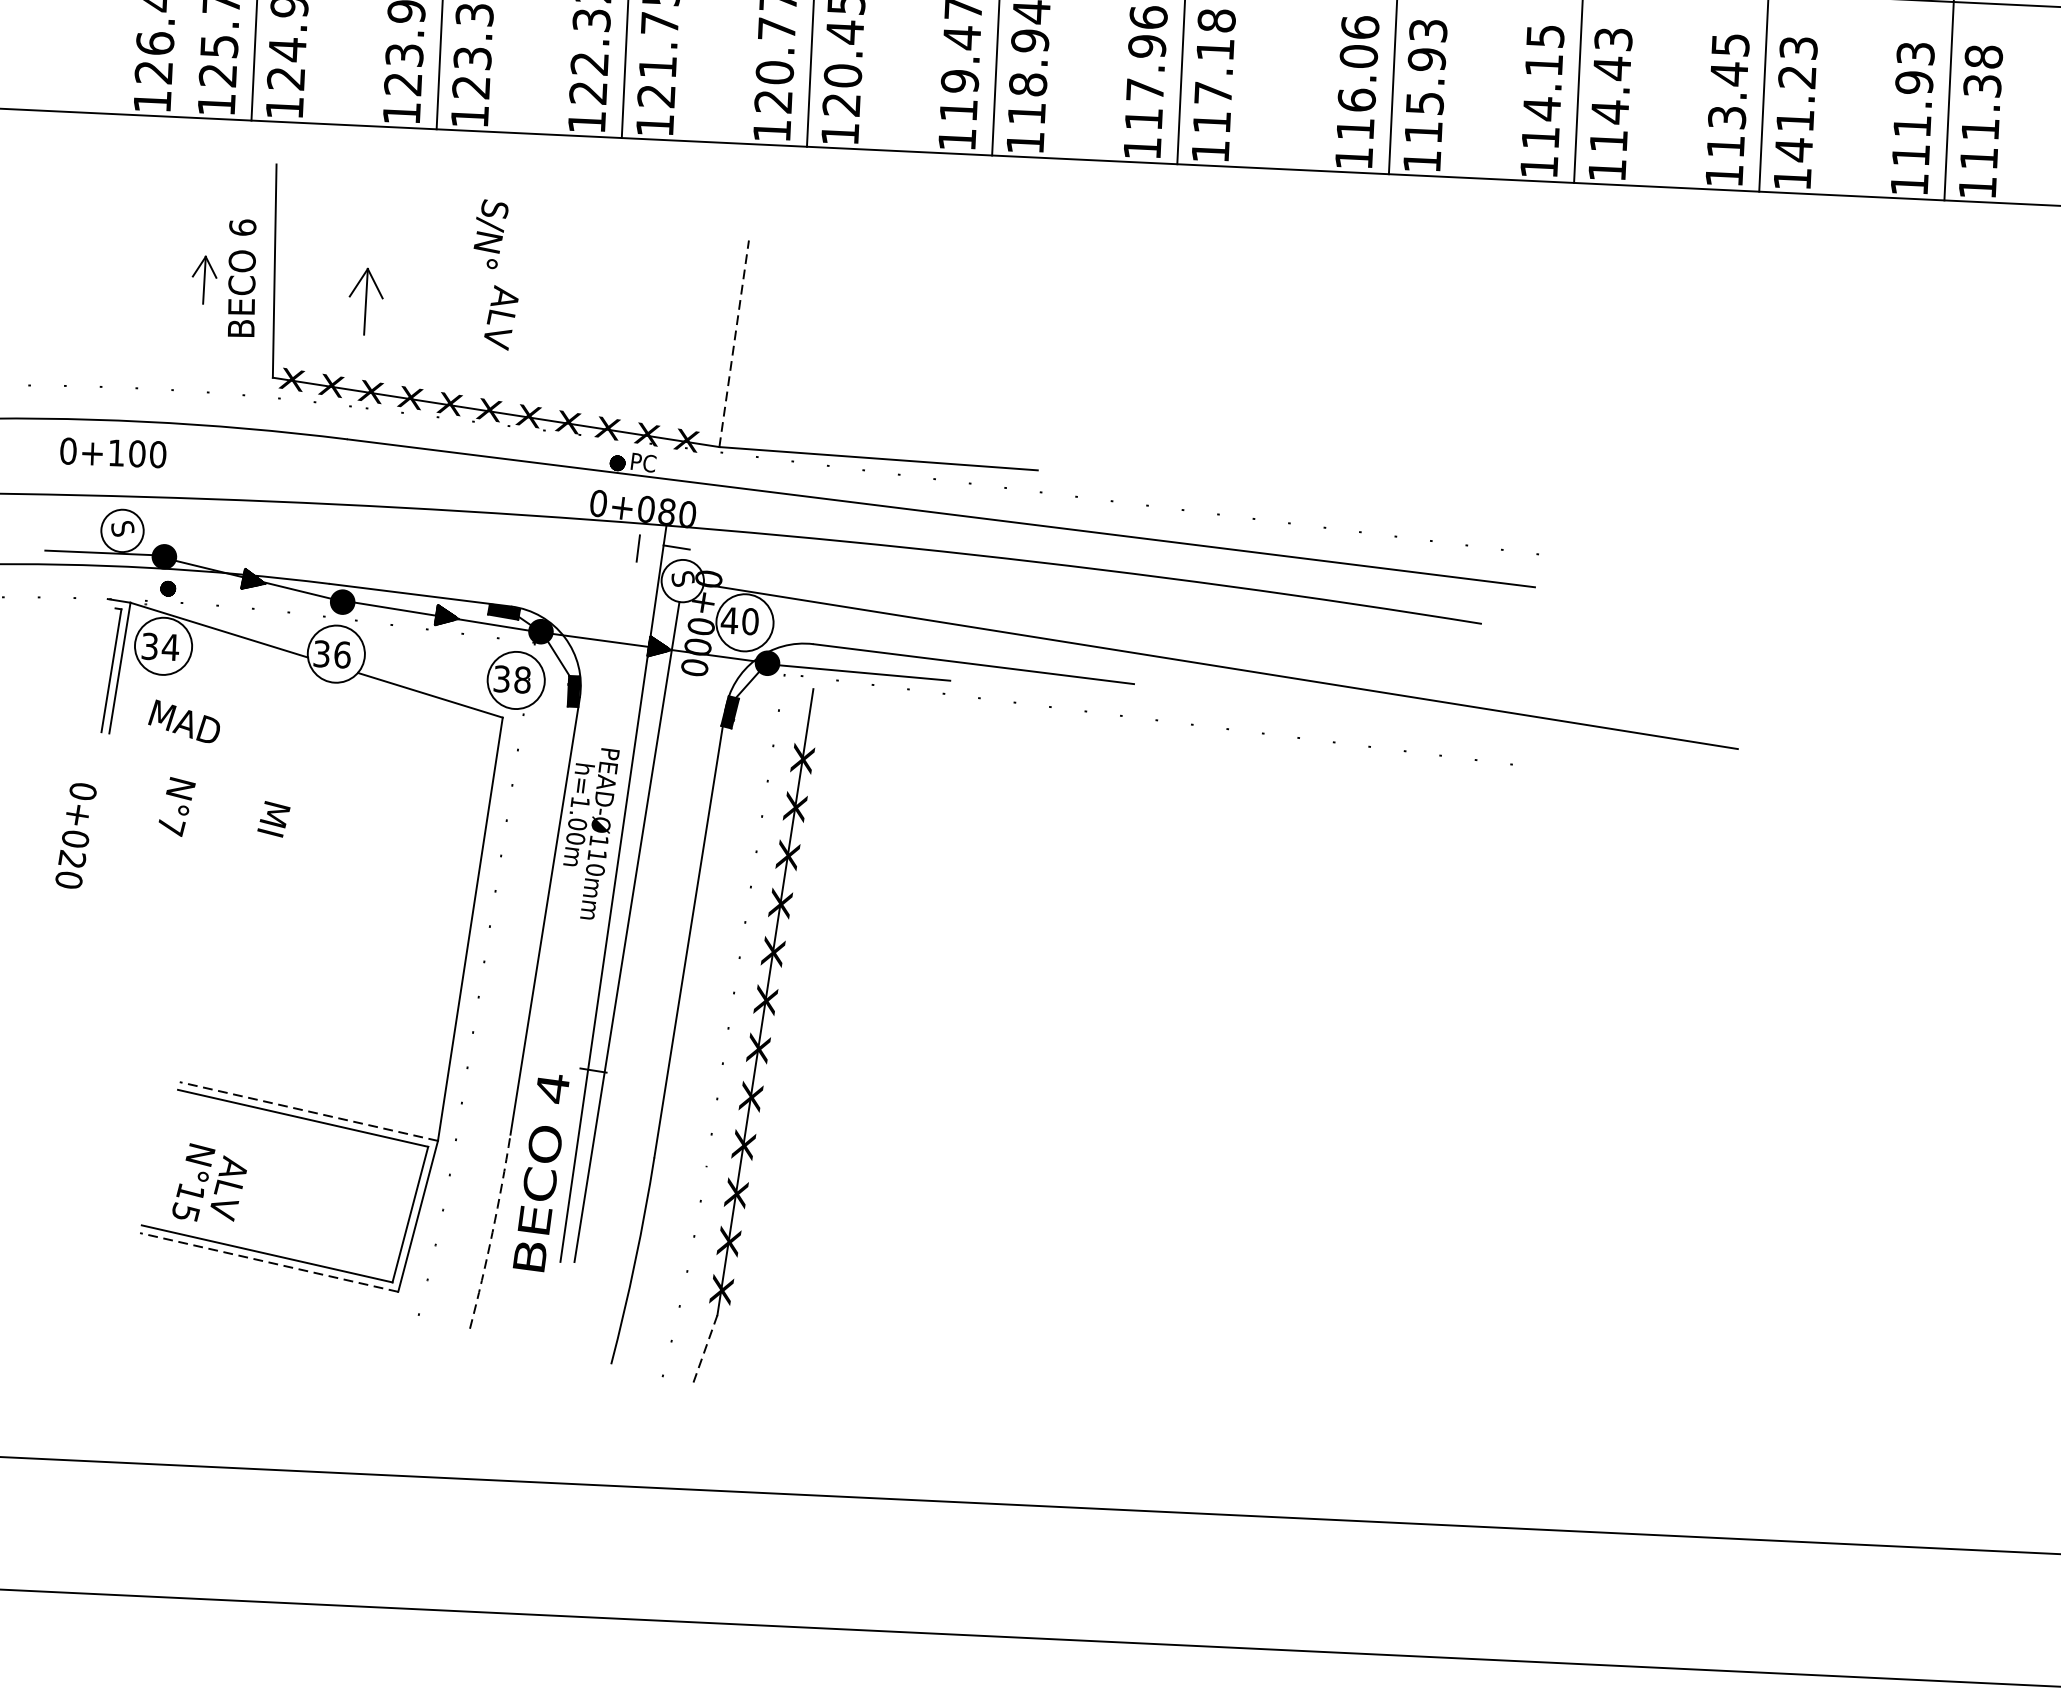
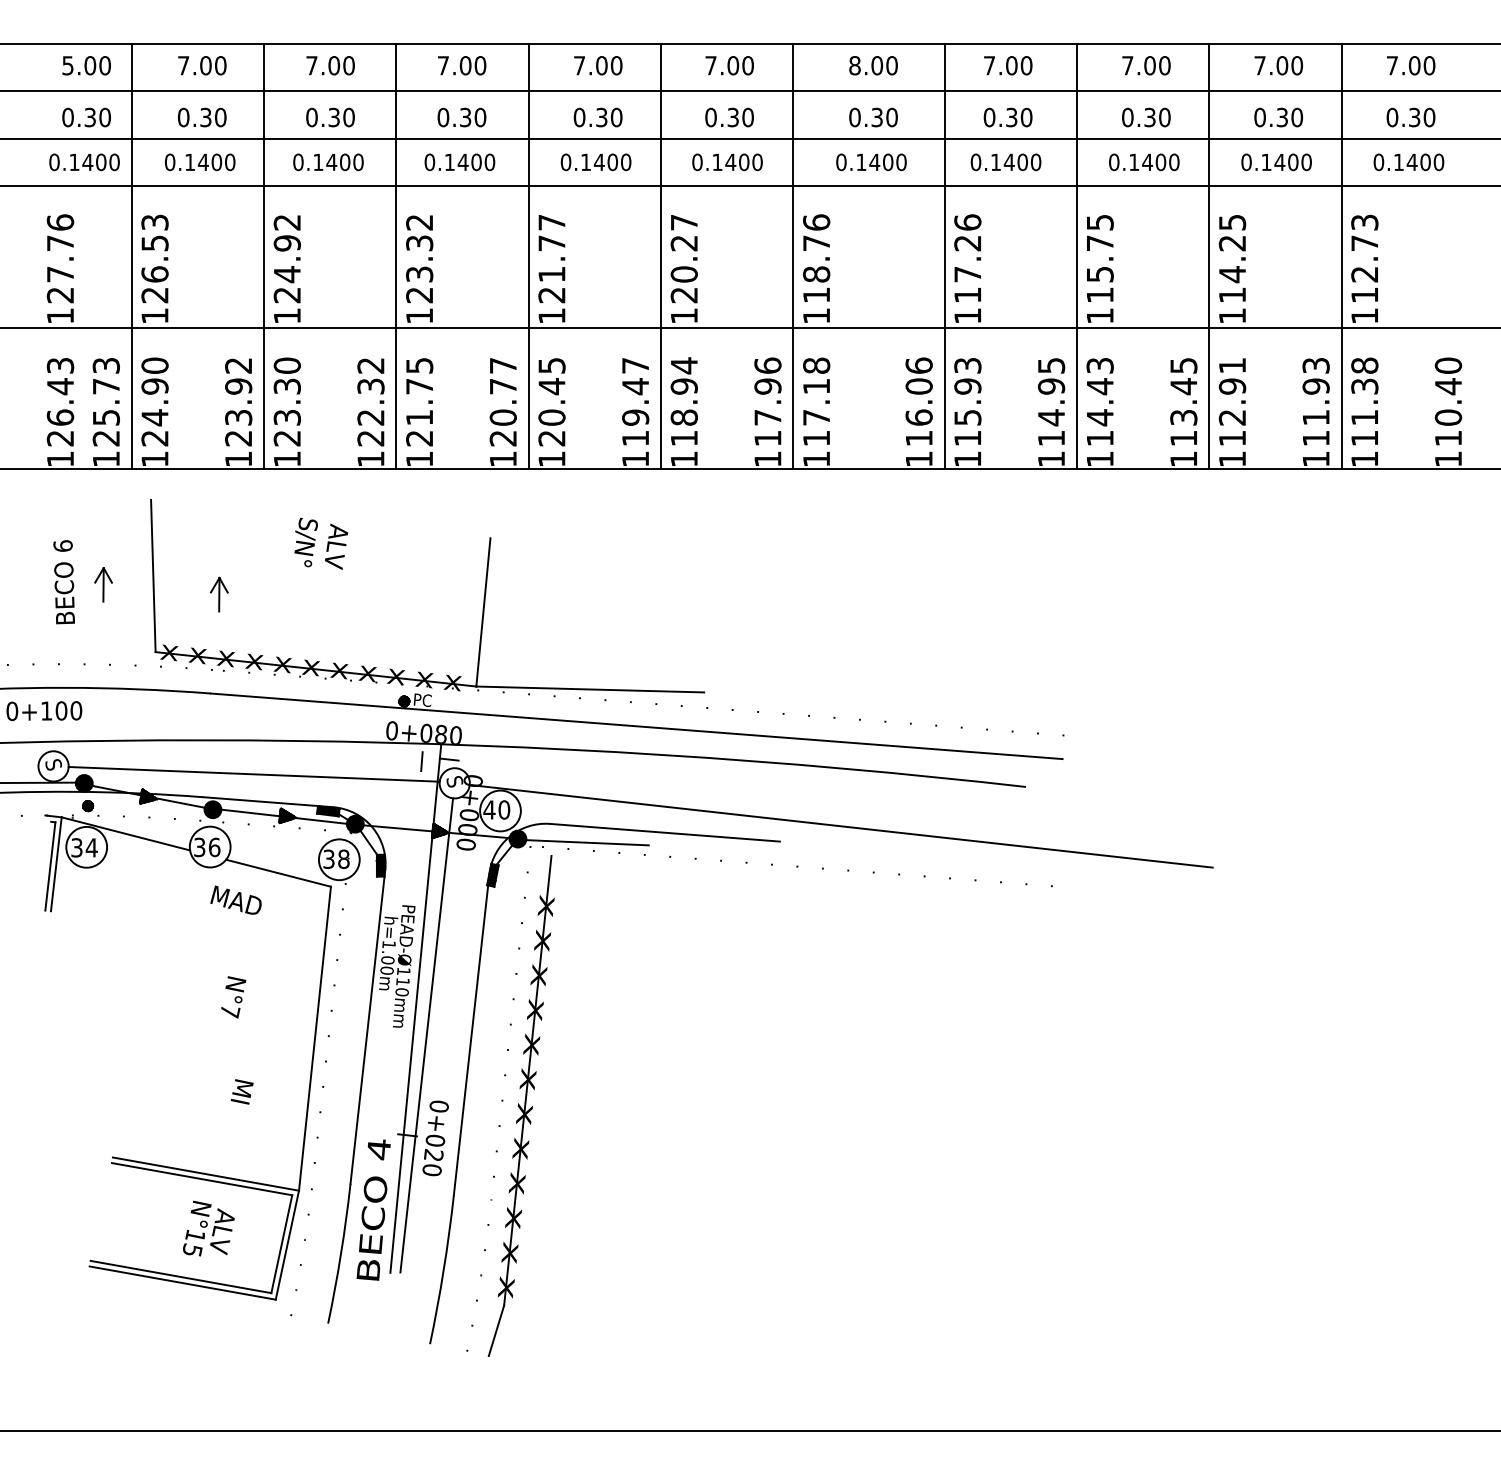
text: (1544, 65) -> (1051, 386), 114.15 -> 114.95
text: (1796, 99) -> (1232, 402), 141.23 -> 112.91
text: (240, 278) -> (63, 582), moved
part: (364, 301) -> (218, 594), size x0.71
text: (501, 317) -> (336, 546), moved
line: (734, 342) -> (483, 611), dashed -> solid
line: (401, 555) -> (253, 774), added
text: (183, 720) -> (235, 899), moved
text: (176, 807) -> (233, 997), moved
text: (272, 818) -> (241, 1091), moved
text: (75, 836) -> (435, 1138), moved
line: (308, 1112) -> (205, 1174), dashed -> solid
text: (209, 1183) -> (208, 1228), moved
arc: (493, 1231) -> (341, 1253), dashed -> solid
line: (268, 1263) -> (182, 1283), dashed -> solid
line: (705, 1350) -> (496, 1331), dashed -> solid

